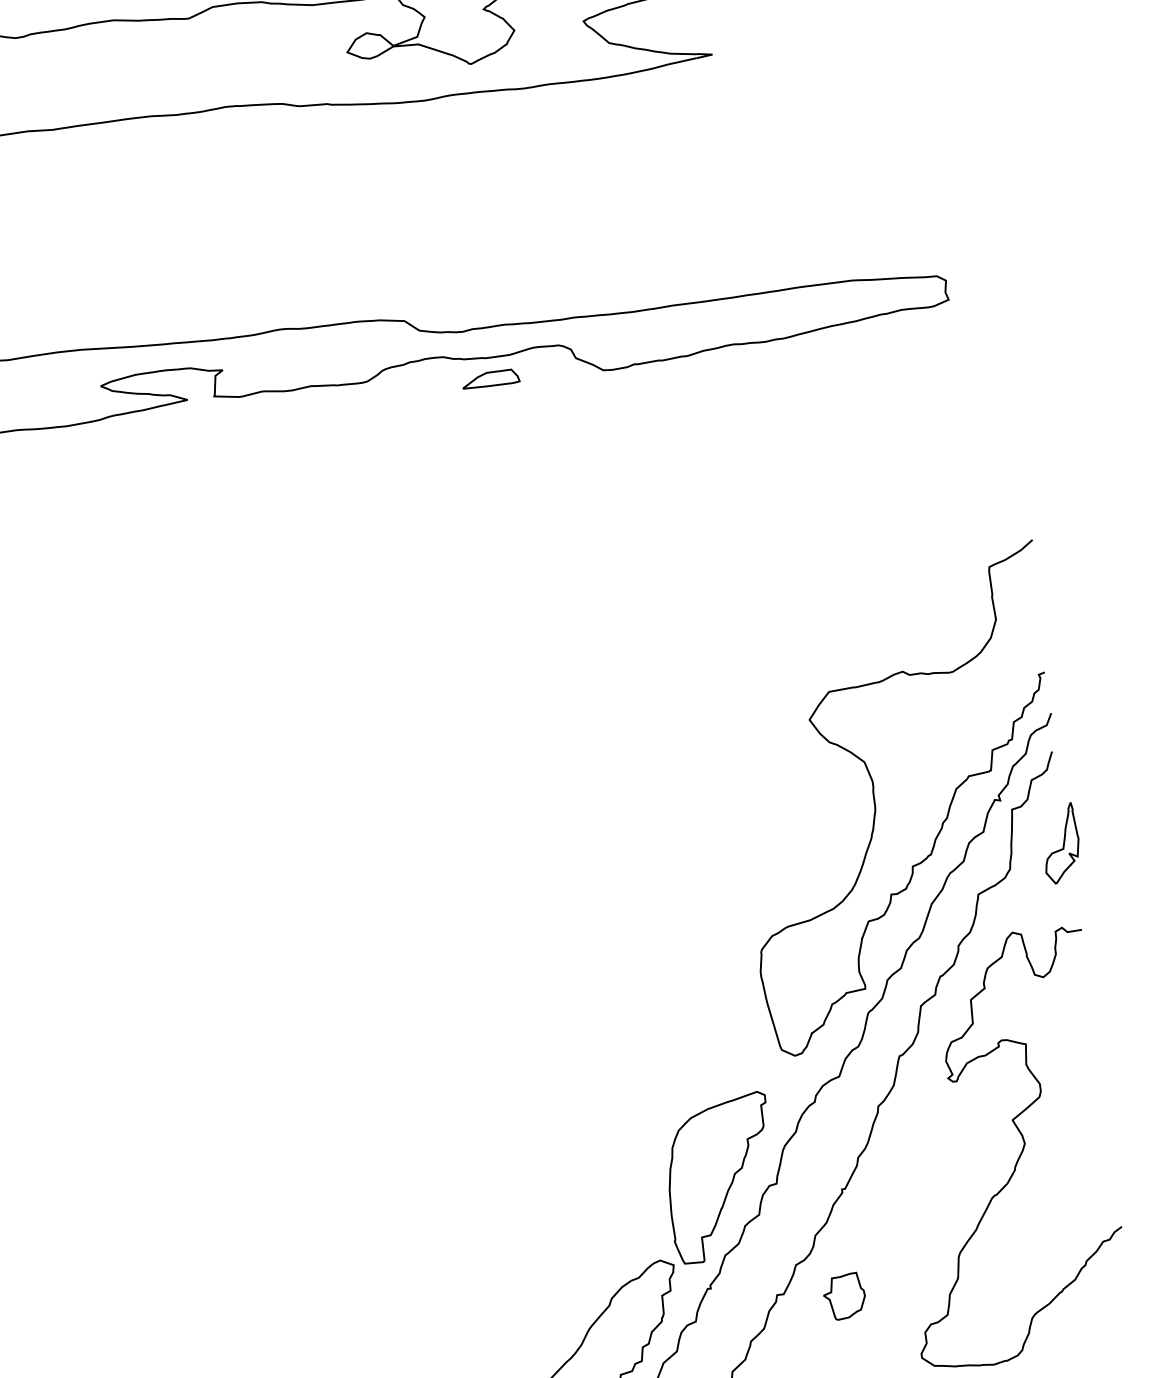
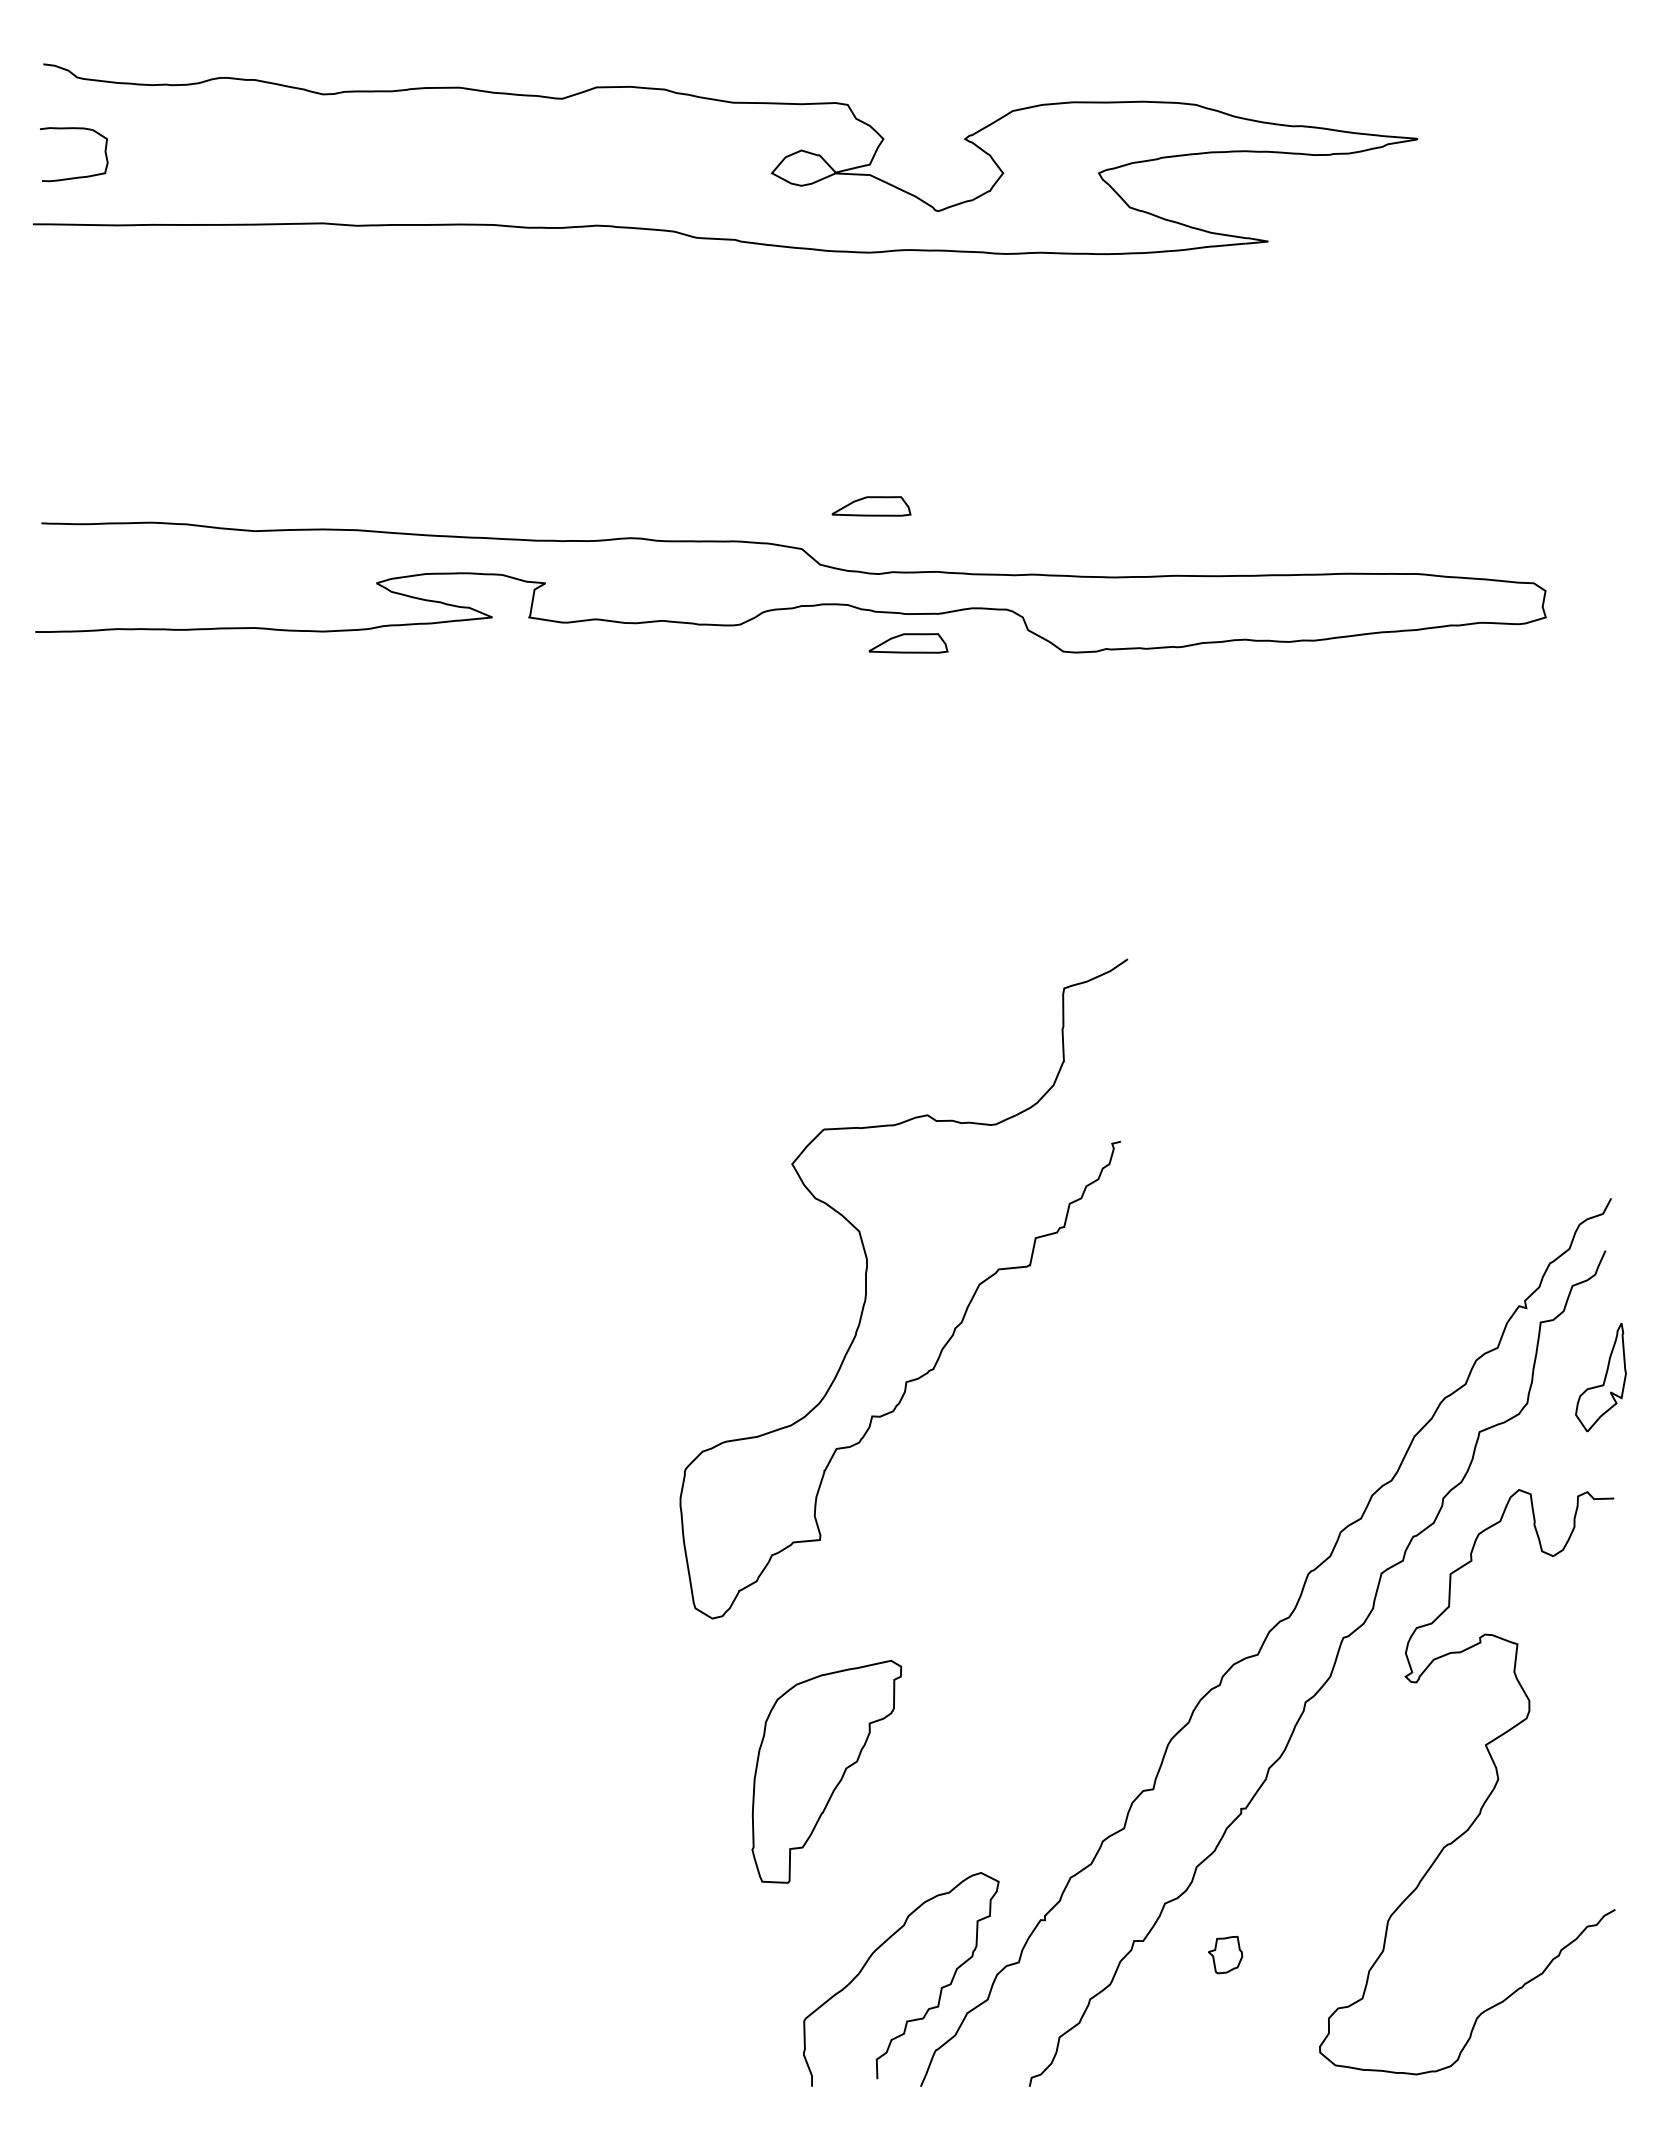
part: (450, 283) -> (871, 506), added
curve: (875, 802) -> (866, 1288), moved
part: (720, 1177) -> (826, 1771), moved
part: (844, 1296) -> (1225, 1954), size x0.6

